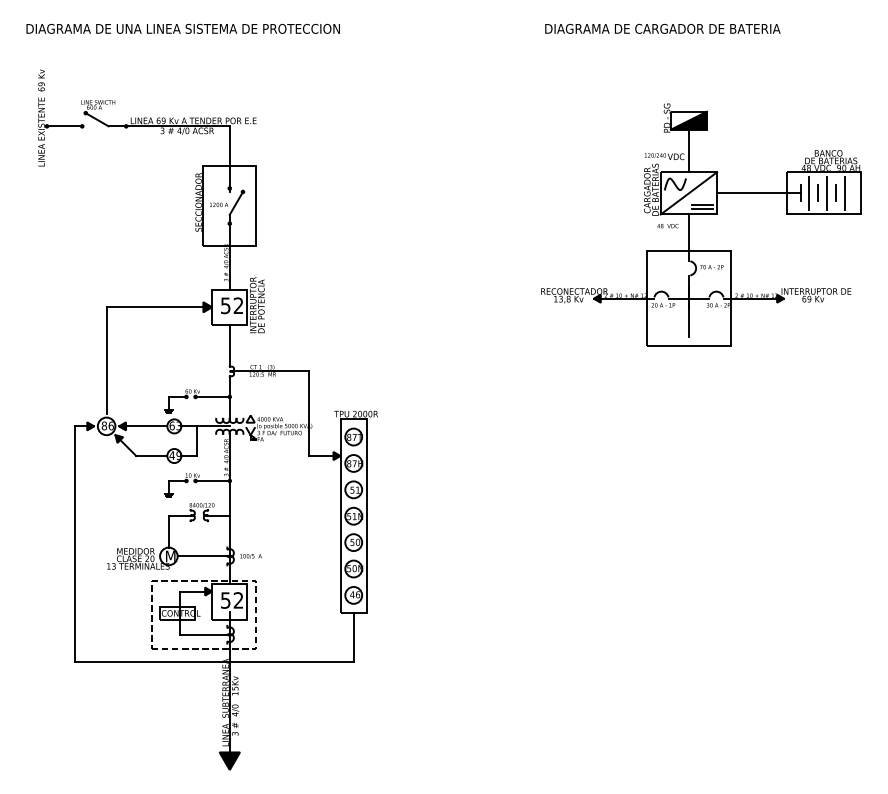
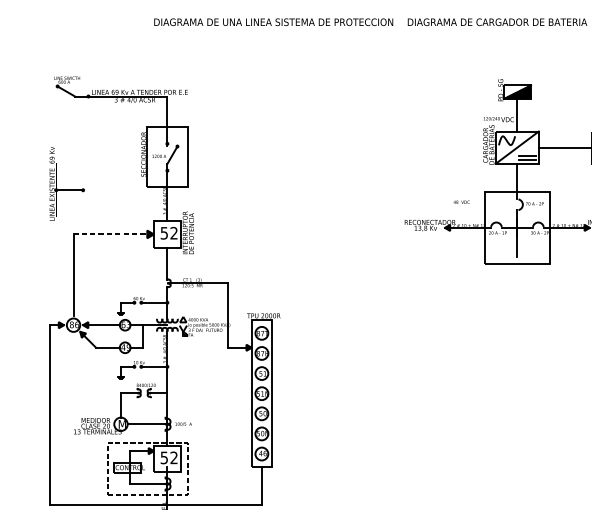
text: (182, 28) -> (273, 21), moved
part: (61, 125) -> (67, 189), moved
text: (667, 226) -> (461, 202), moved
line: (159, 307) -> (113, 234), solid -> dashed

